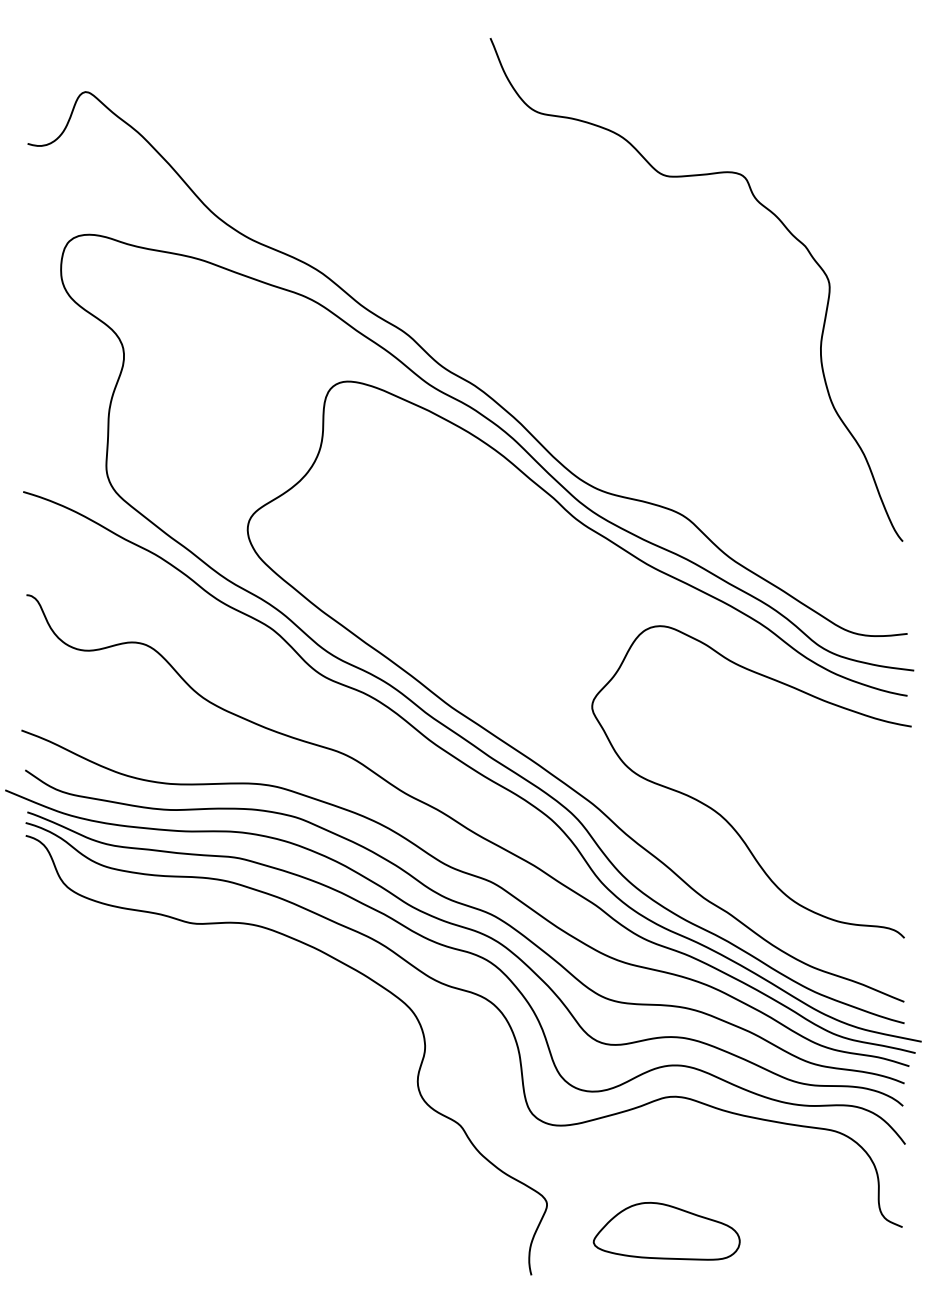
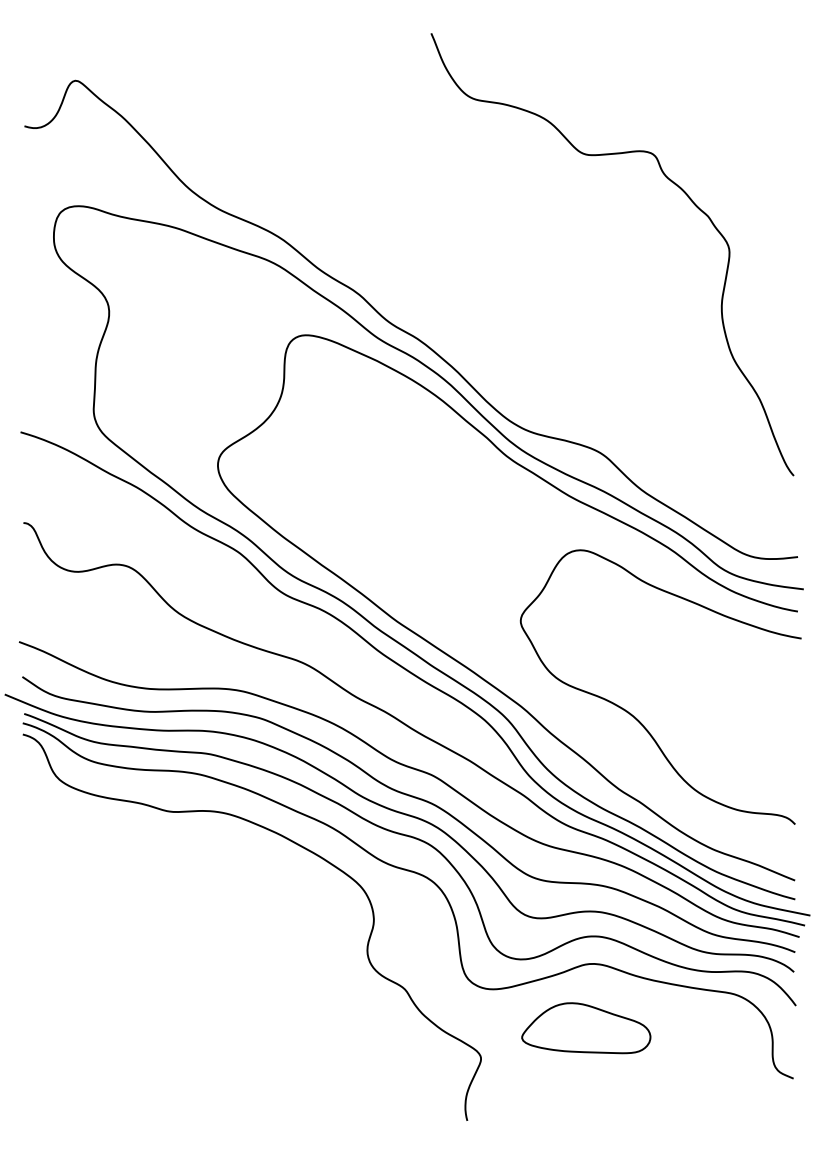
part: (666, 1231) -> (586, 1028), moved

